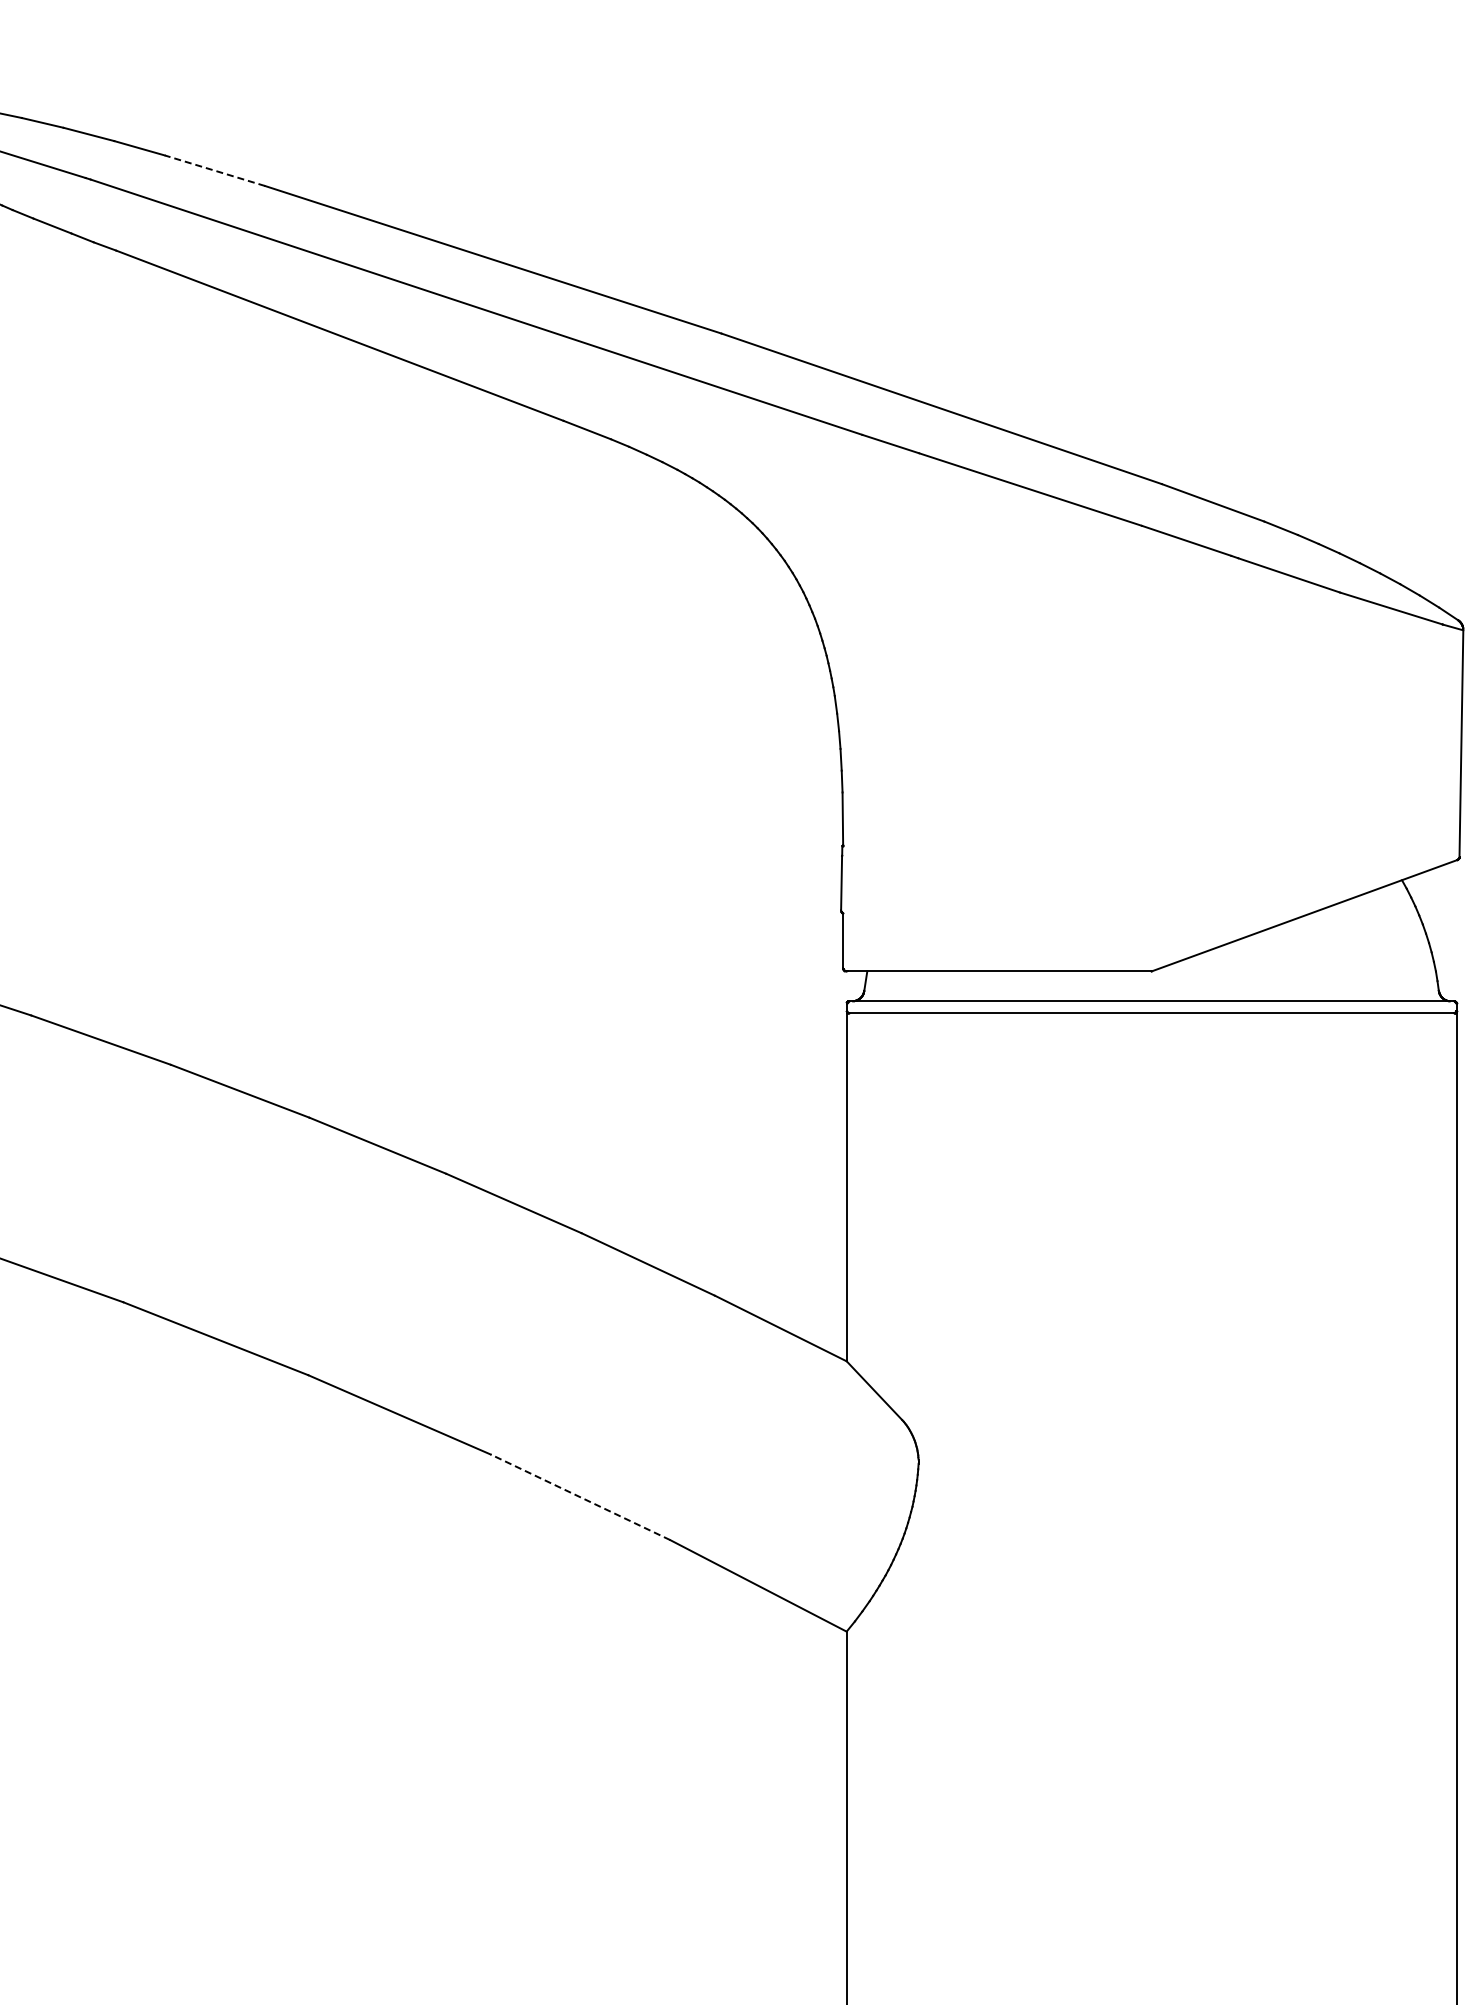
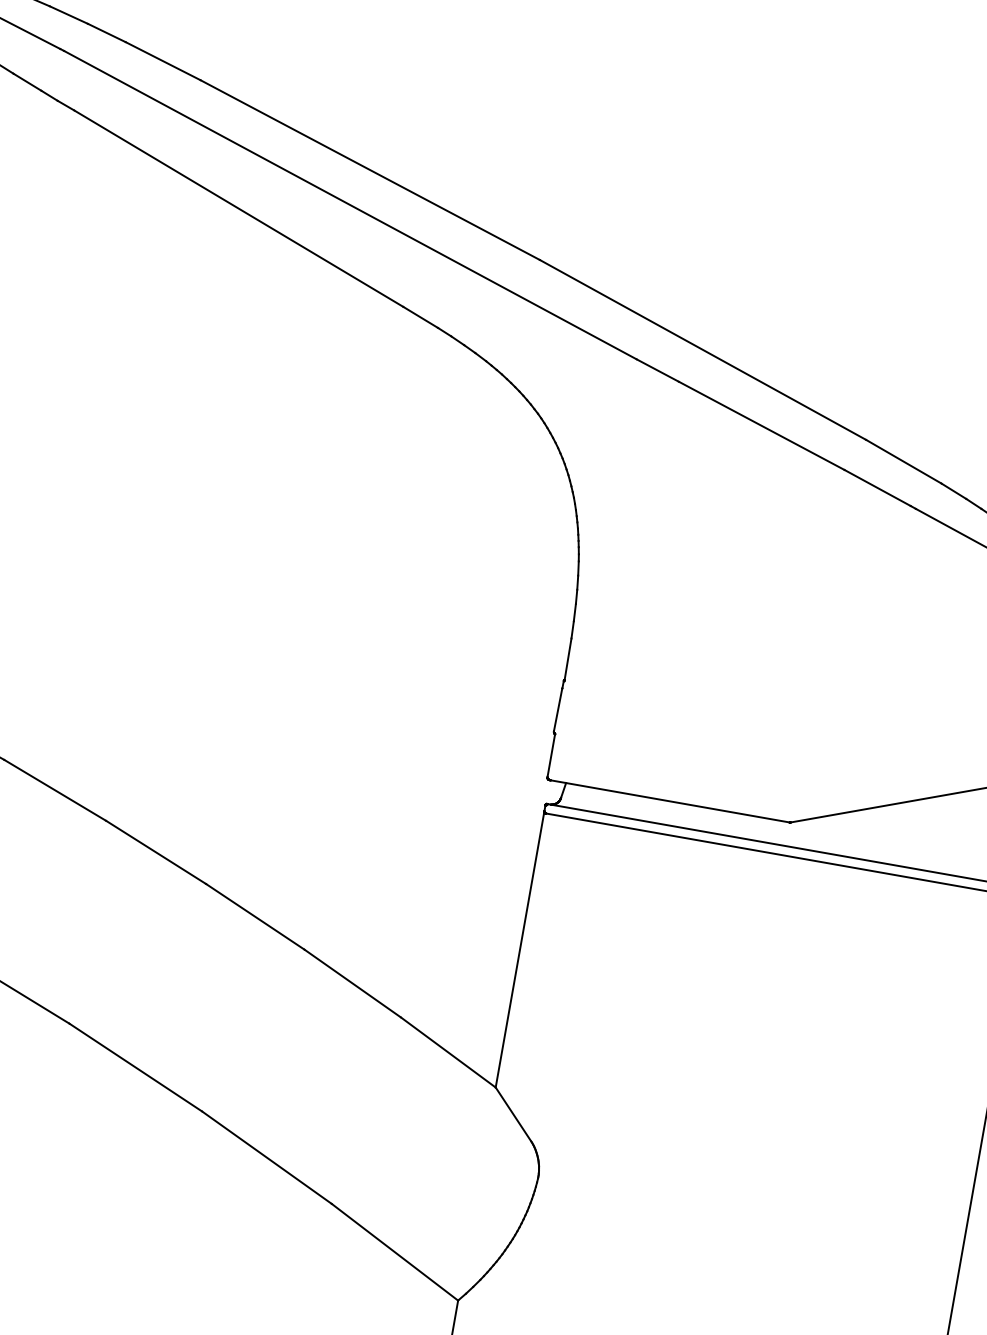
line: (214, 170) -> (162, 60), dashed -> solid
line: (580, 1497) -> (266, 1157), dashed -> solid

